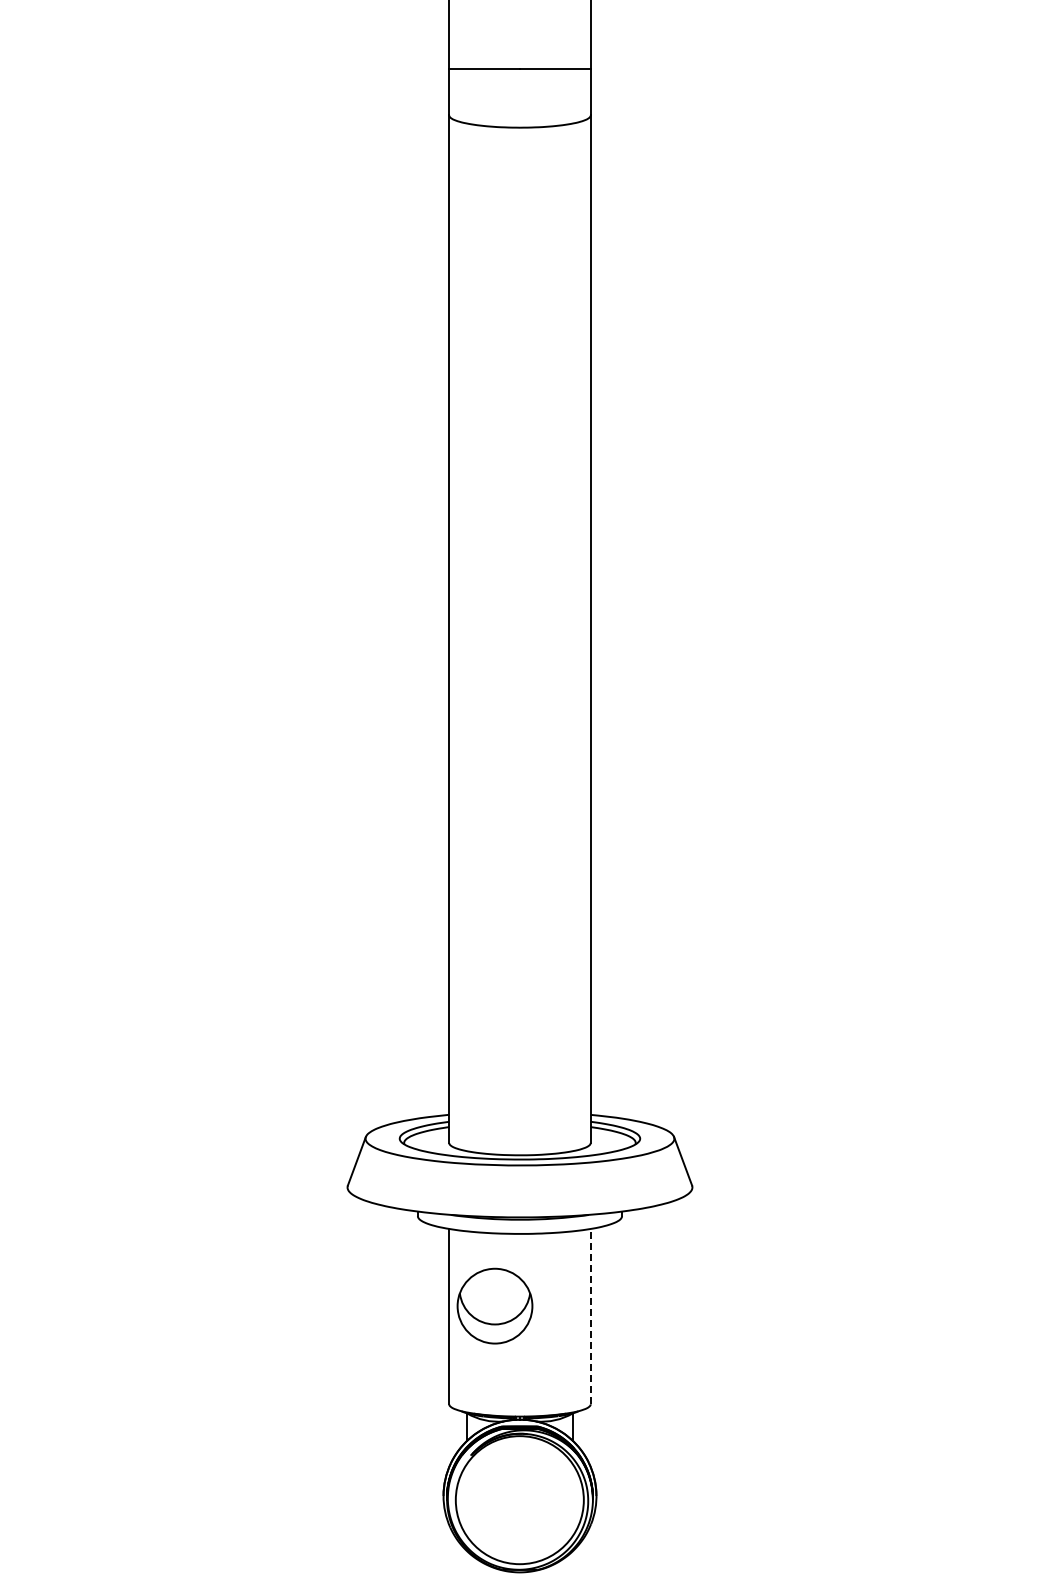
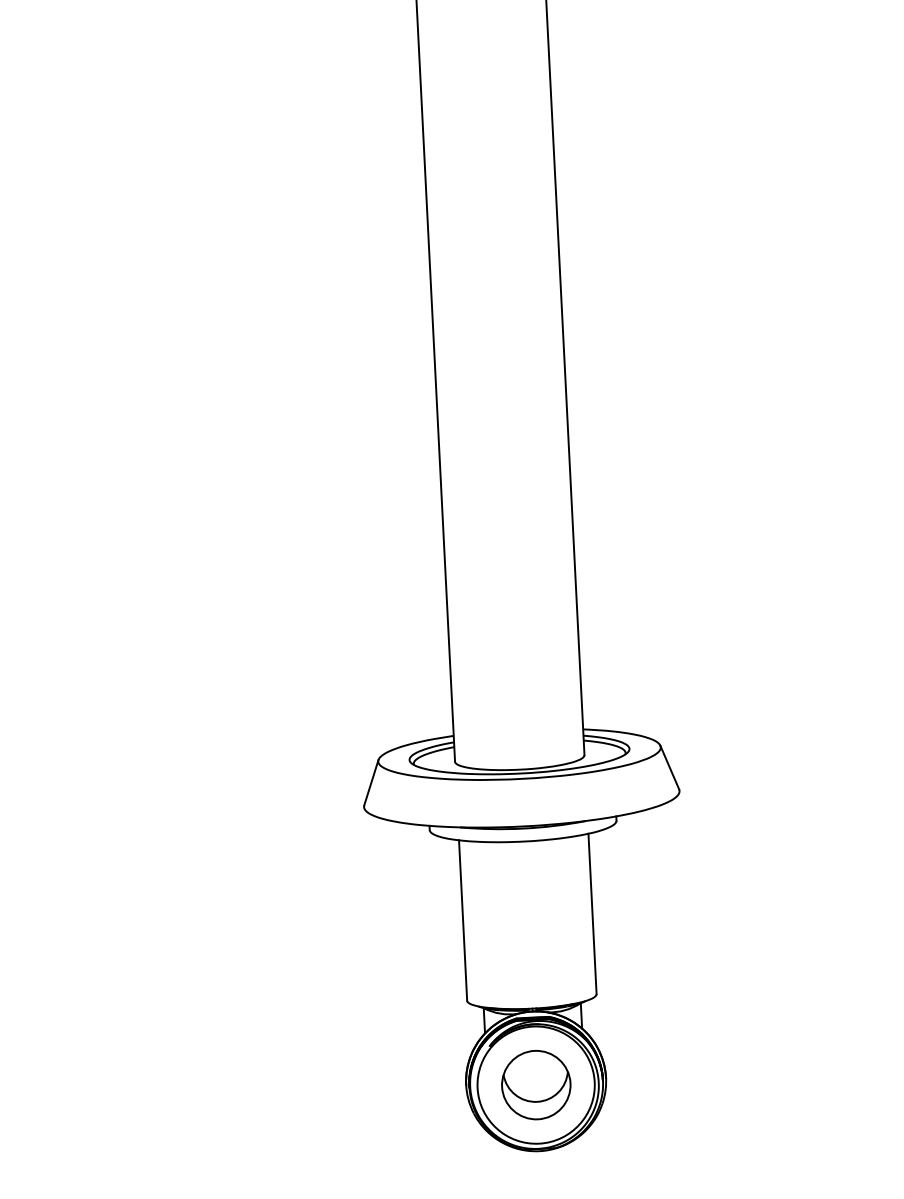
part: (494, 1305) -> (535, 1084), moved
line: (590, 1316) -> (592, 913), dashed -> solid

